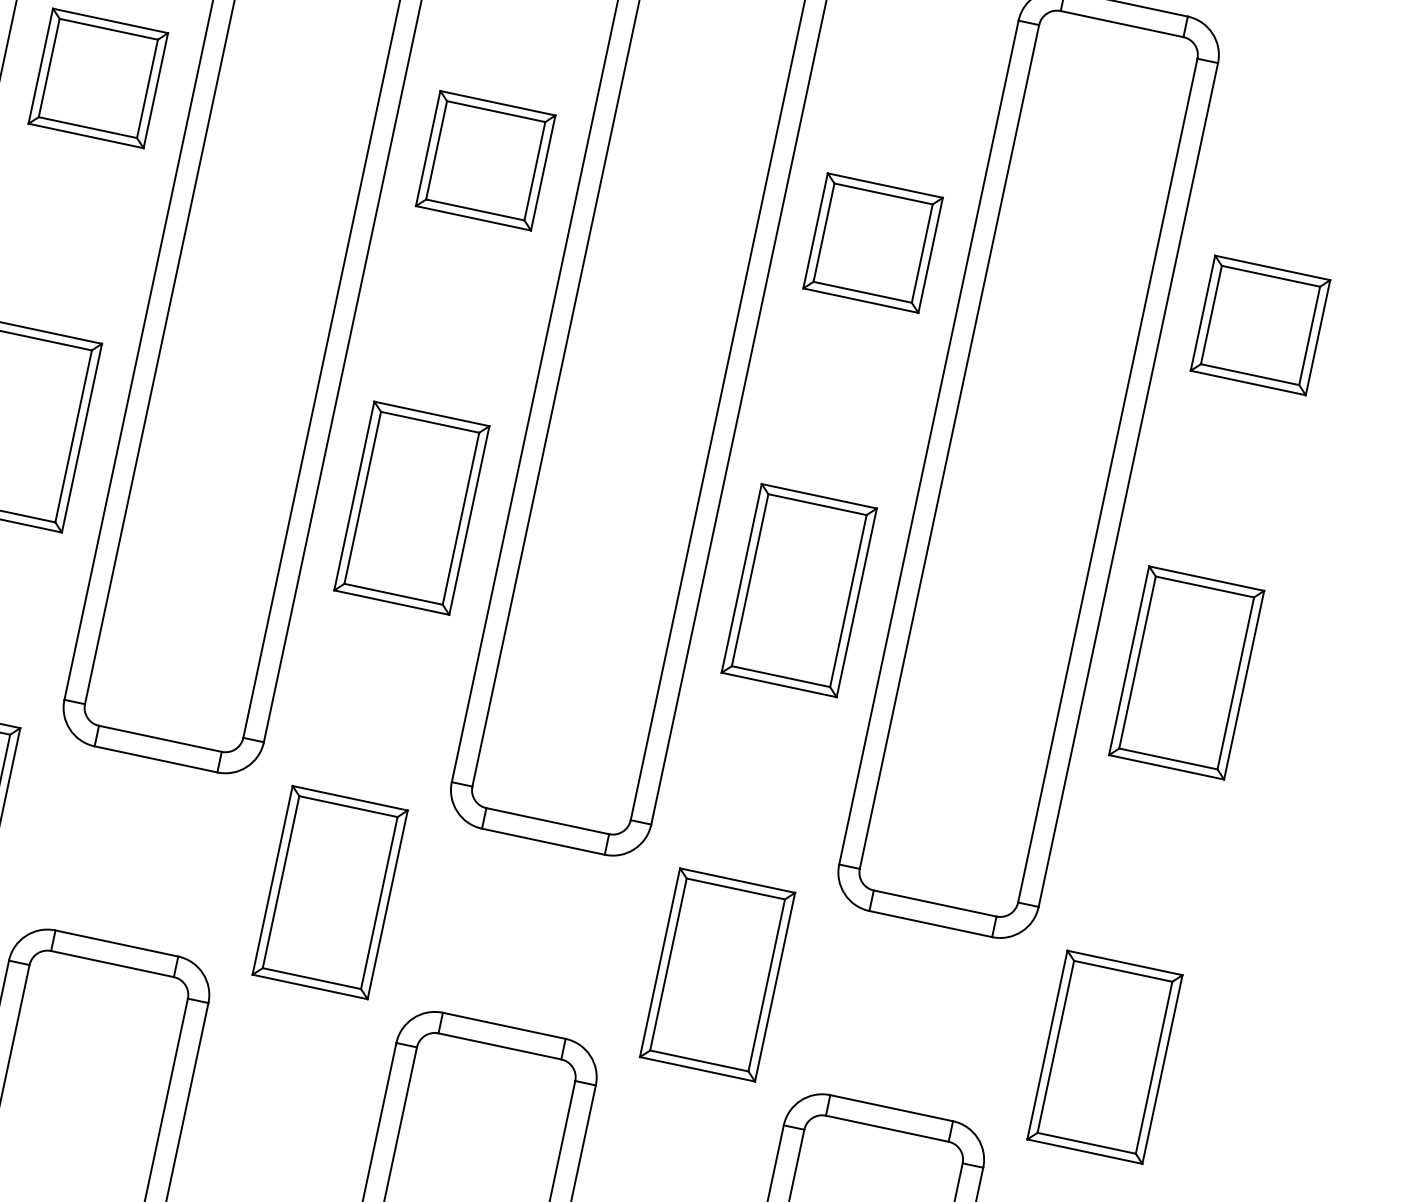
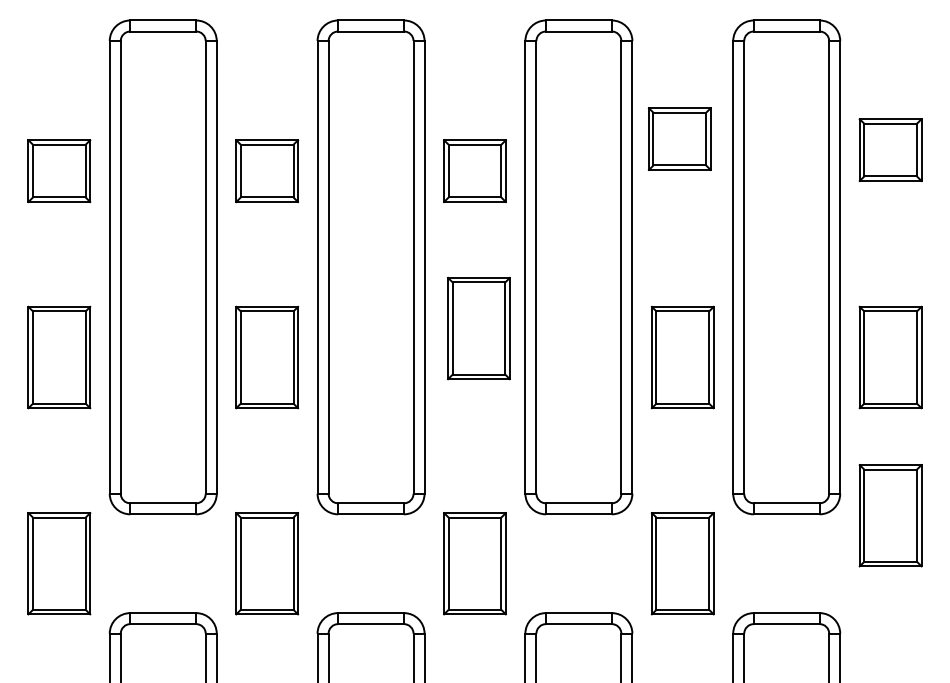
part: (872, 241) -> (679, 138), moved
part: (1260, 324) -> (890, 149), moved
part: (410, 508) -> (478, 328), moved
part: (1104, 1056) -> (890, 515), moved

